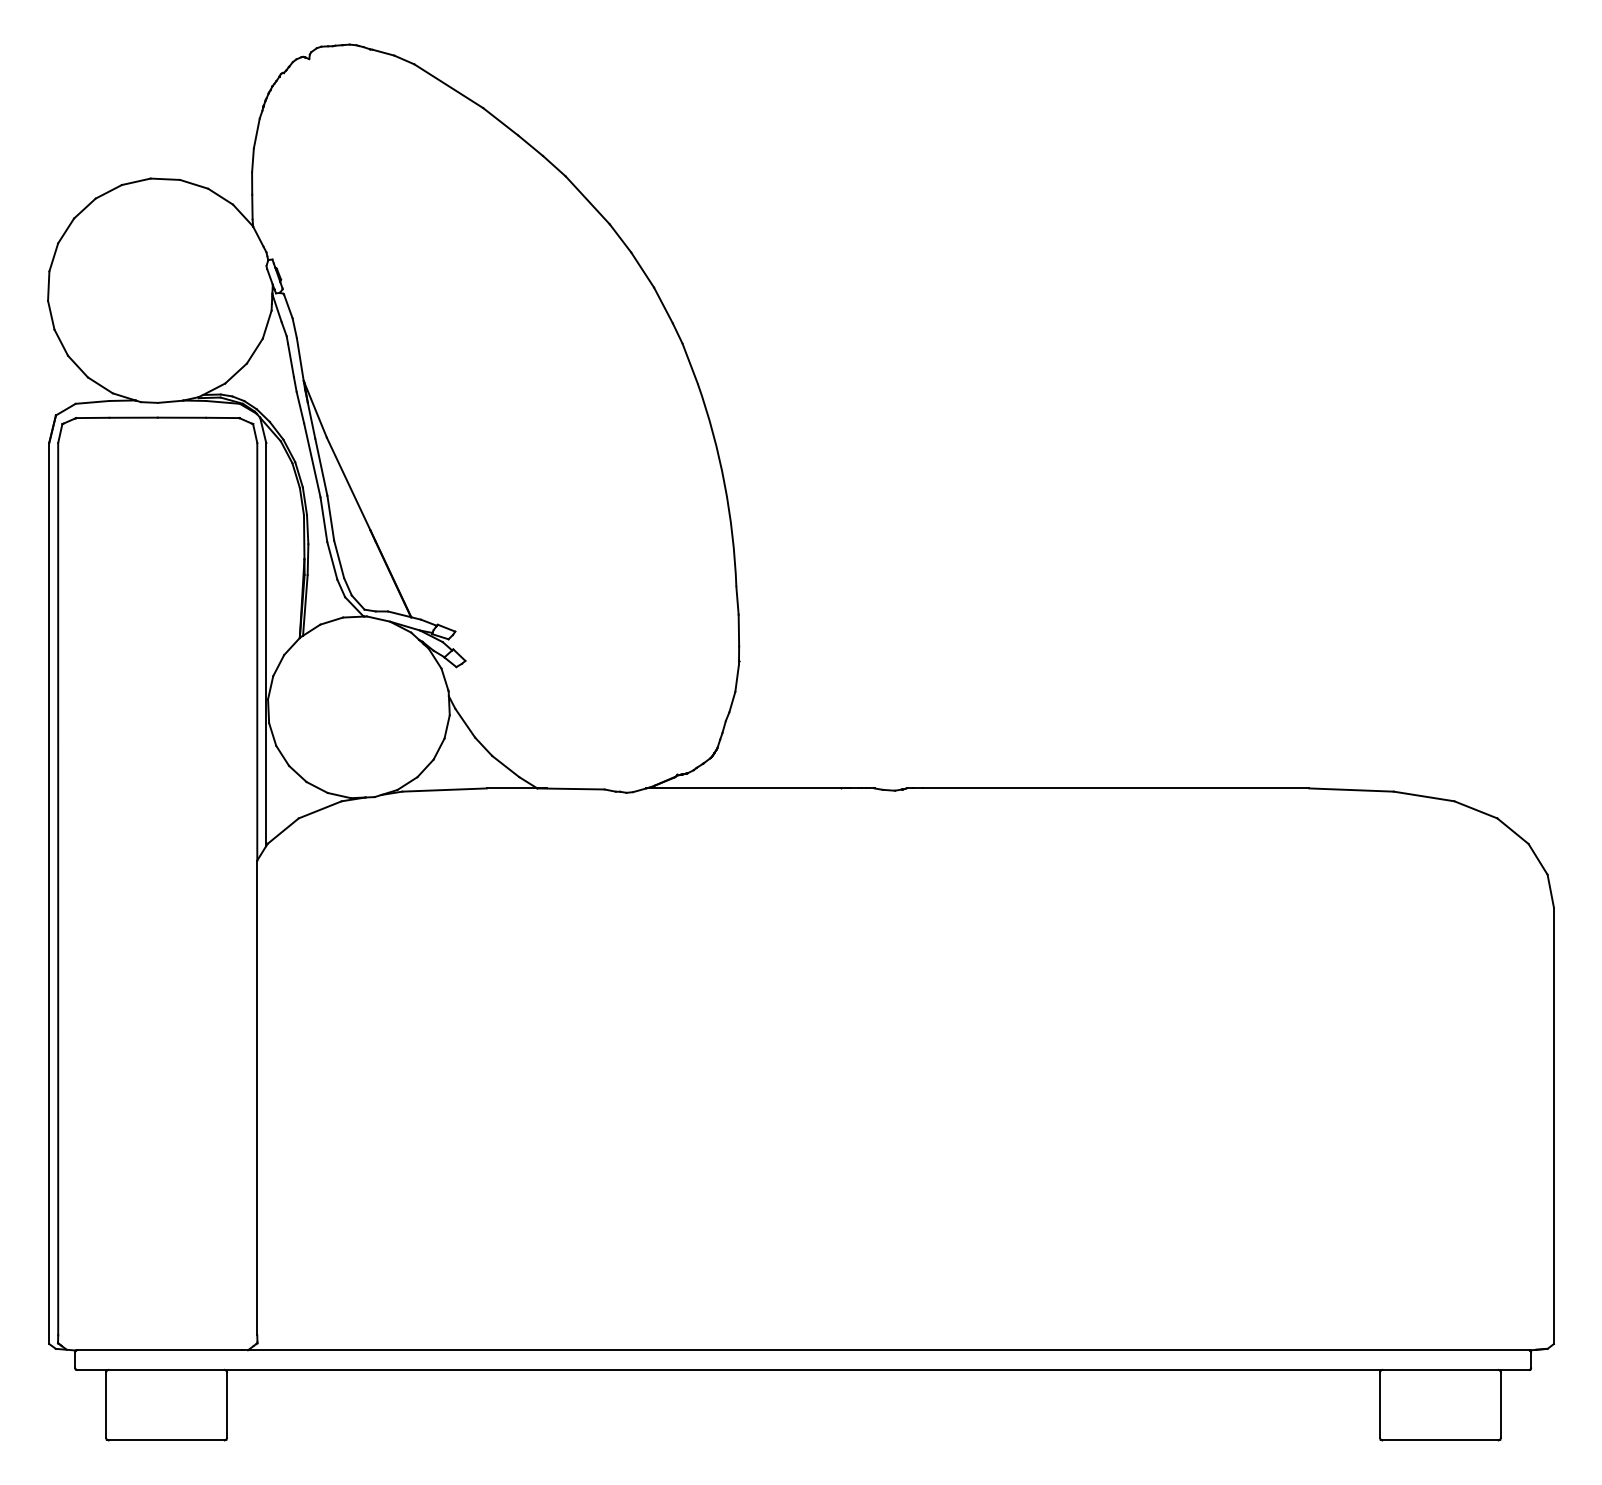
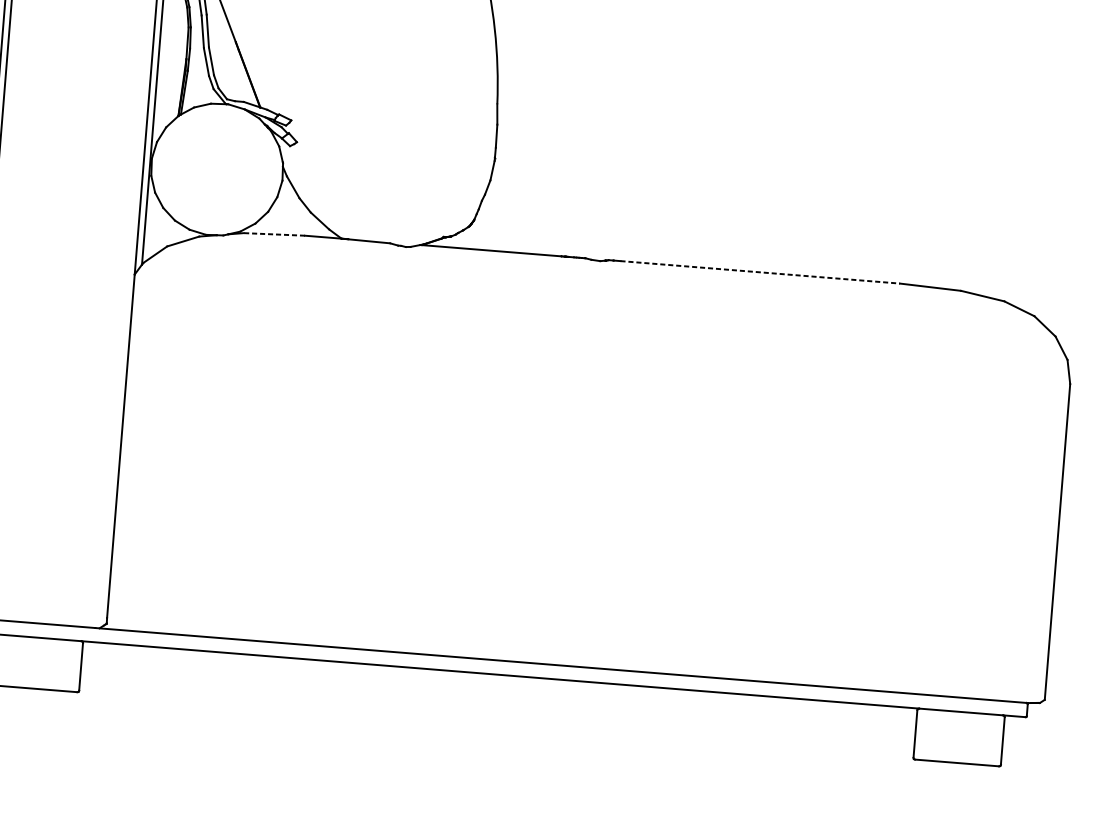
line: (1116, 788) -> (760, 272), solid -> dashed
line: (444, 790) -> (274, 234), solid -> dashed

